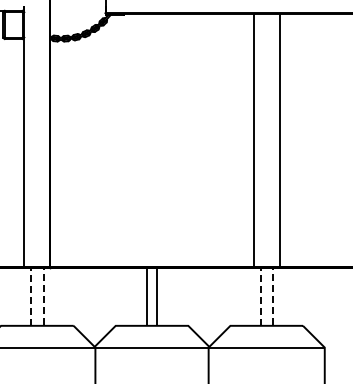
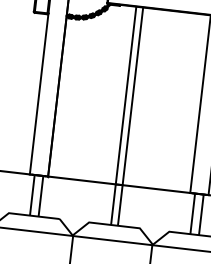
line: (147, 141) -> (126, 96), added
line: (156, 141) -> (132, 96), added
line: (37, 267) -> (39, 175), dashed -> solid
line: (267, 267) -> (199, 193), dashed -> solid

